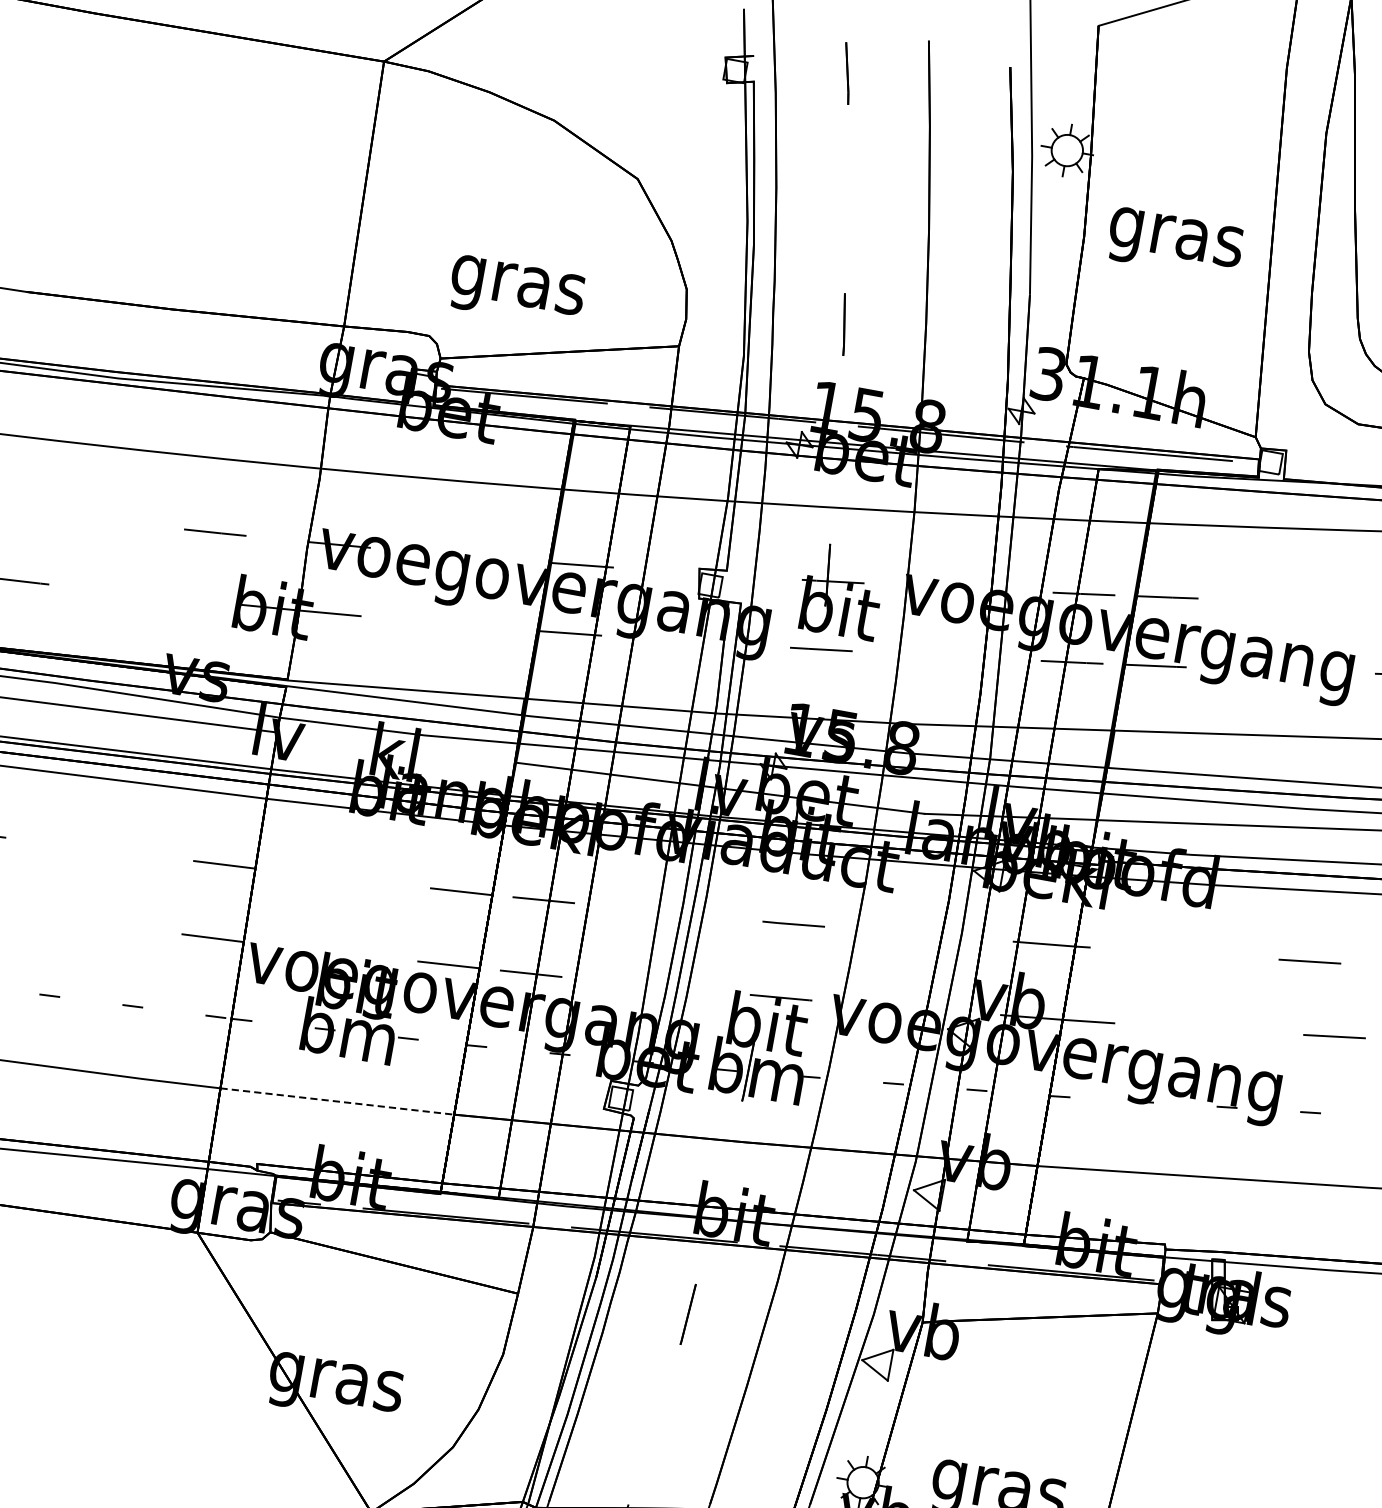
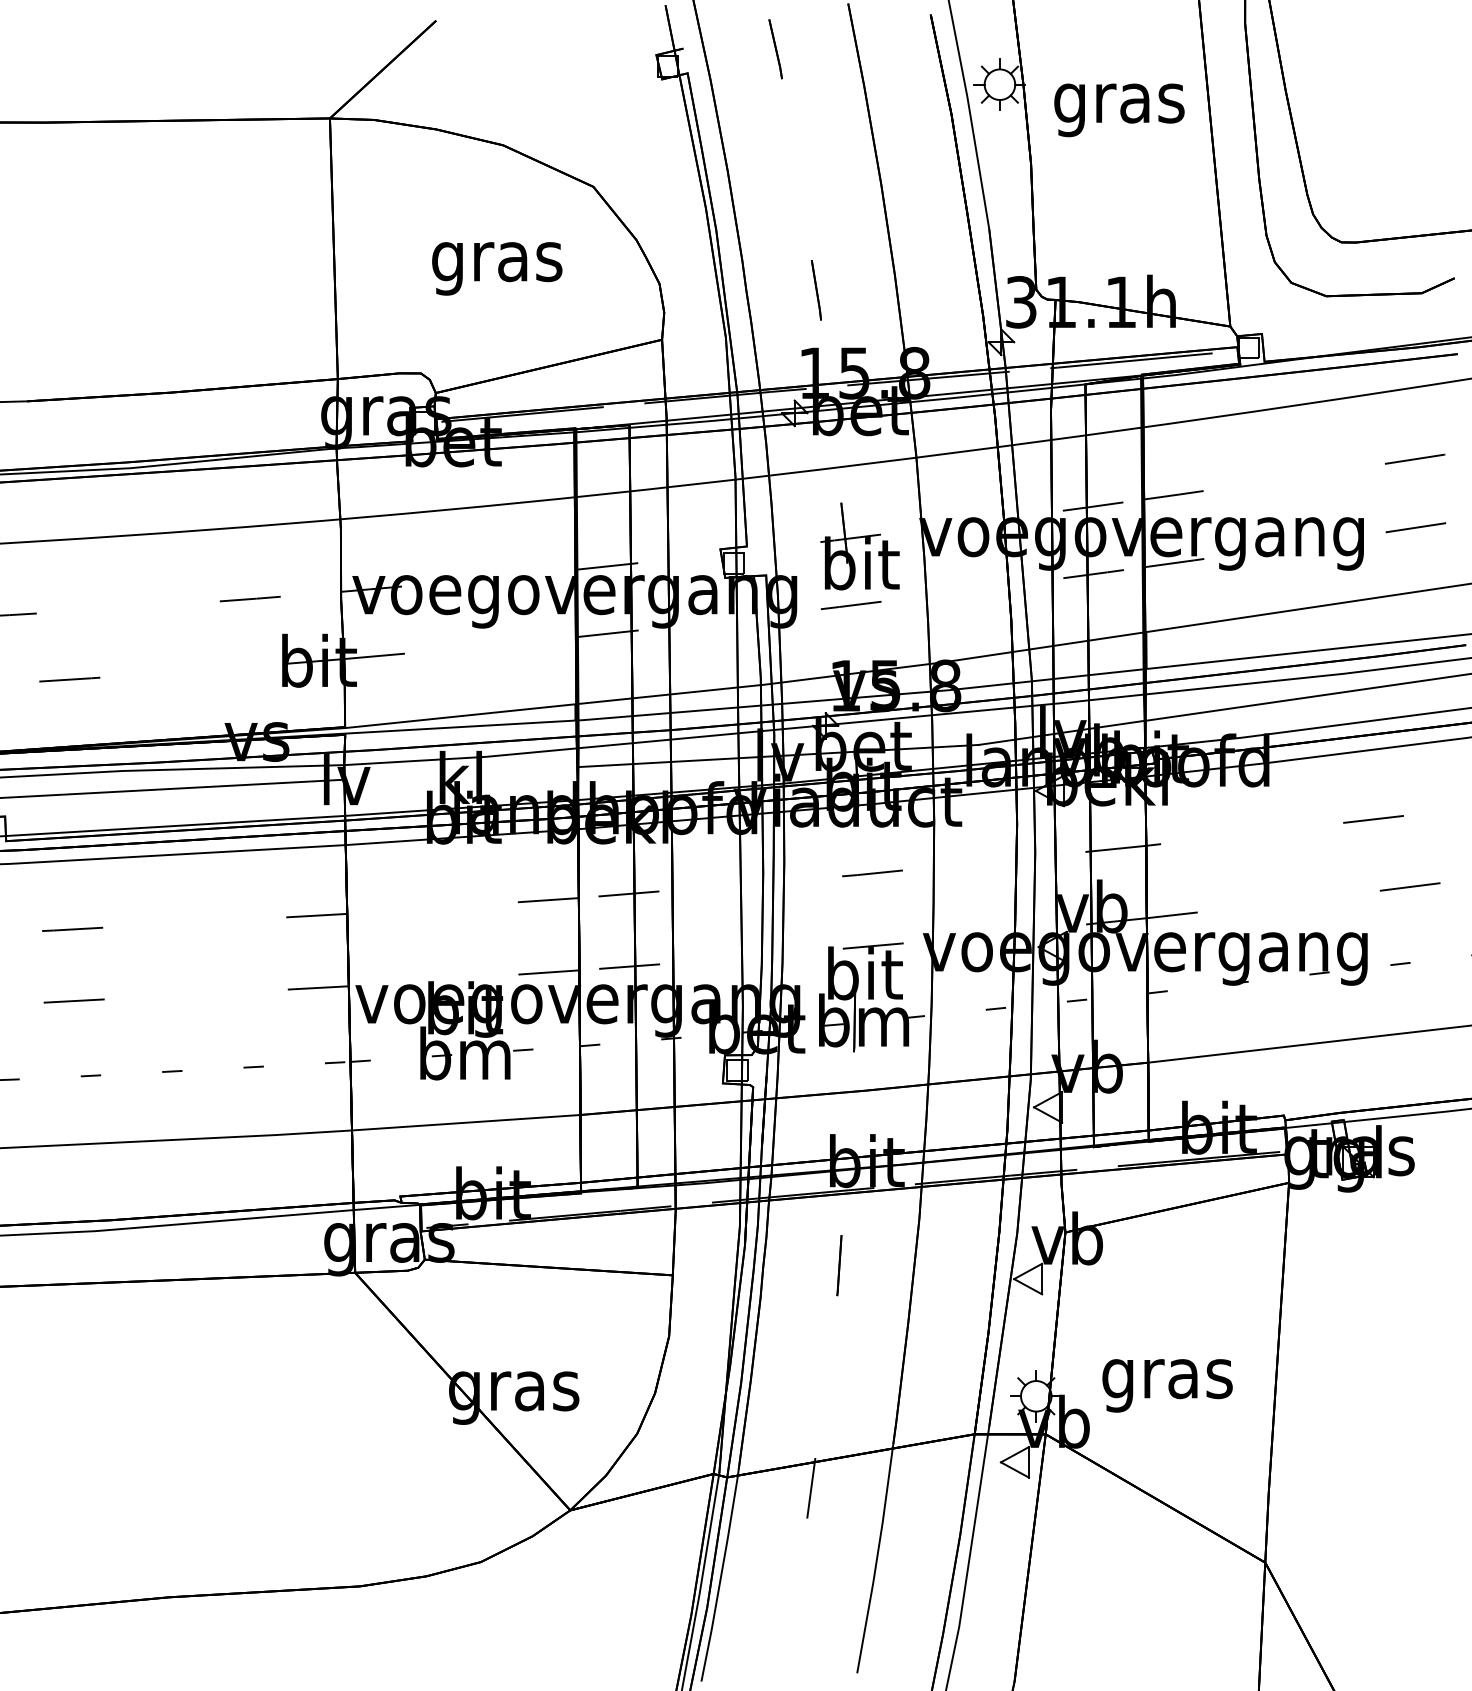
text: (1175, 244) -> (1119, 110), moved
text: (517, 291) -> (497, 268), moved
line: (337, 1101) -> (466, 1122), dashed -> solid

